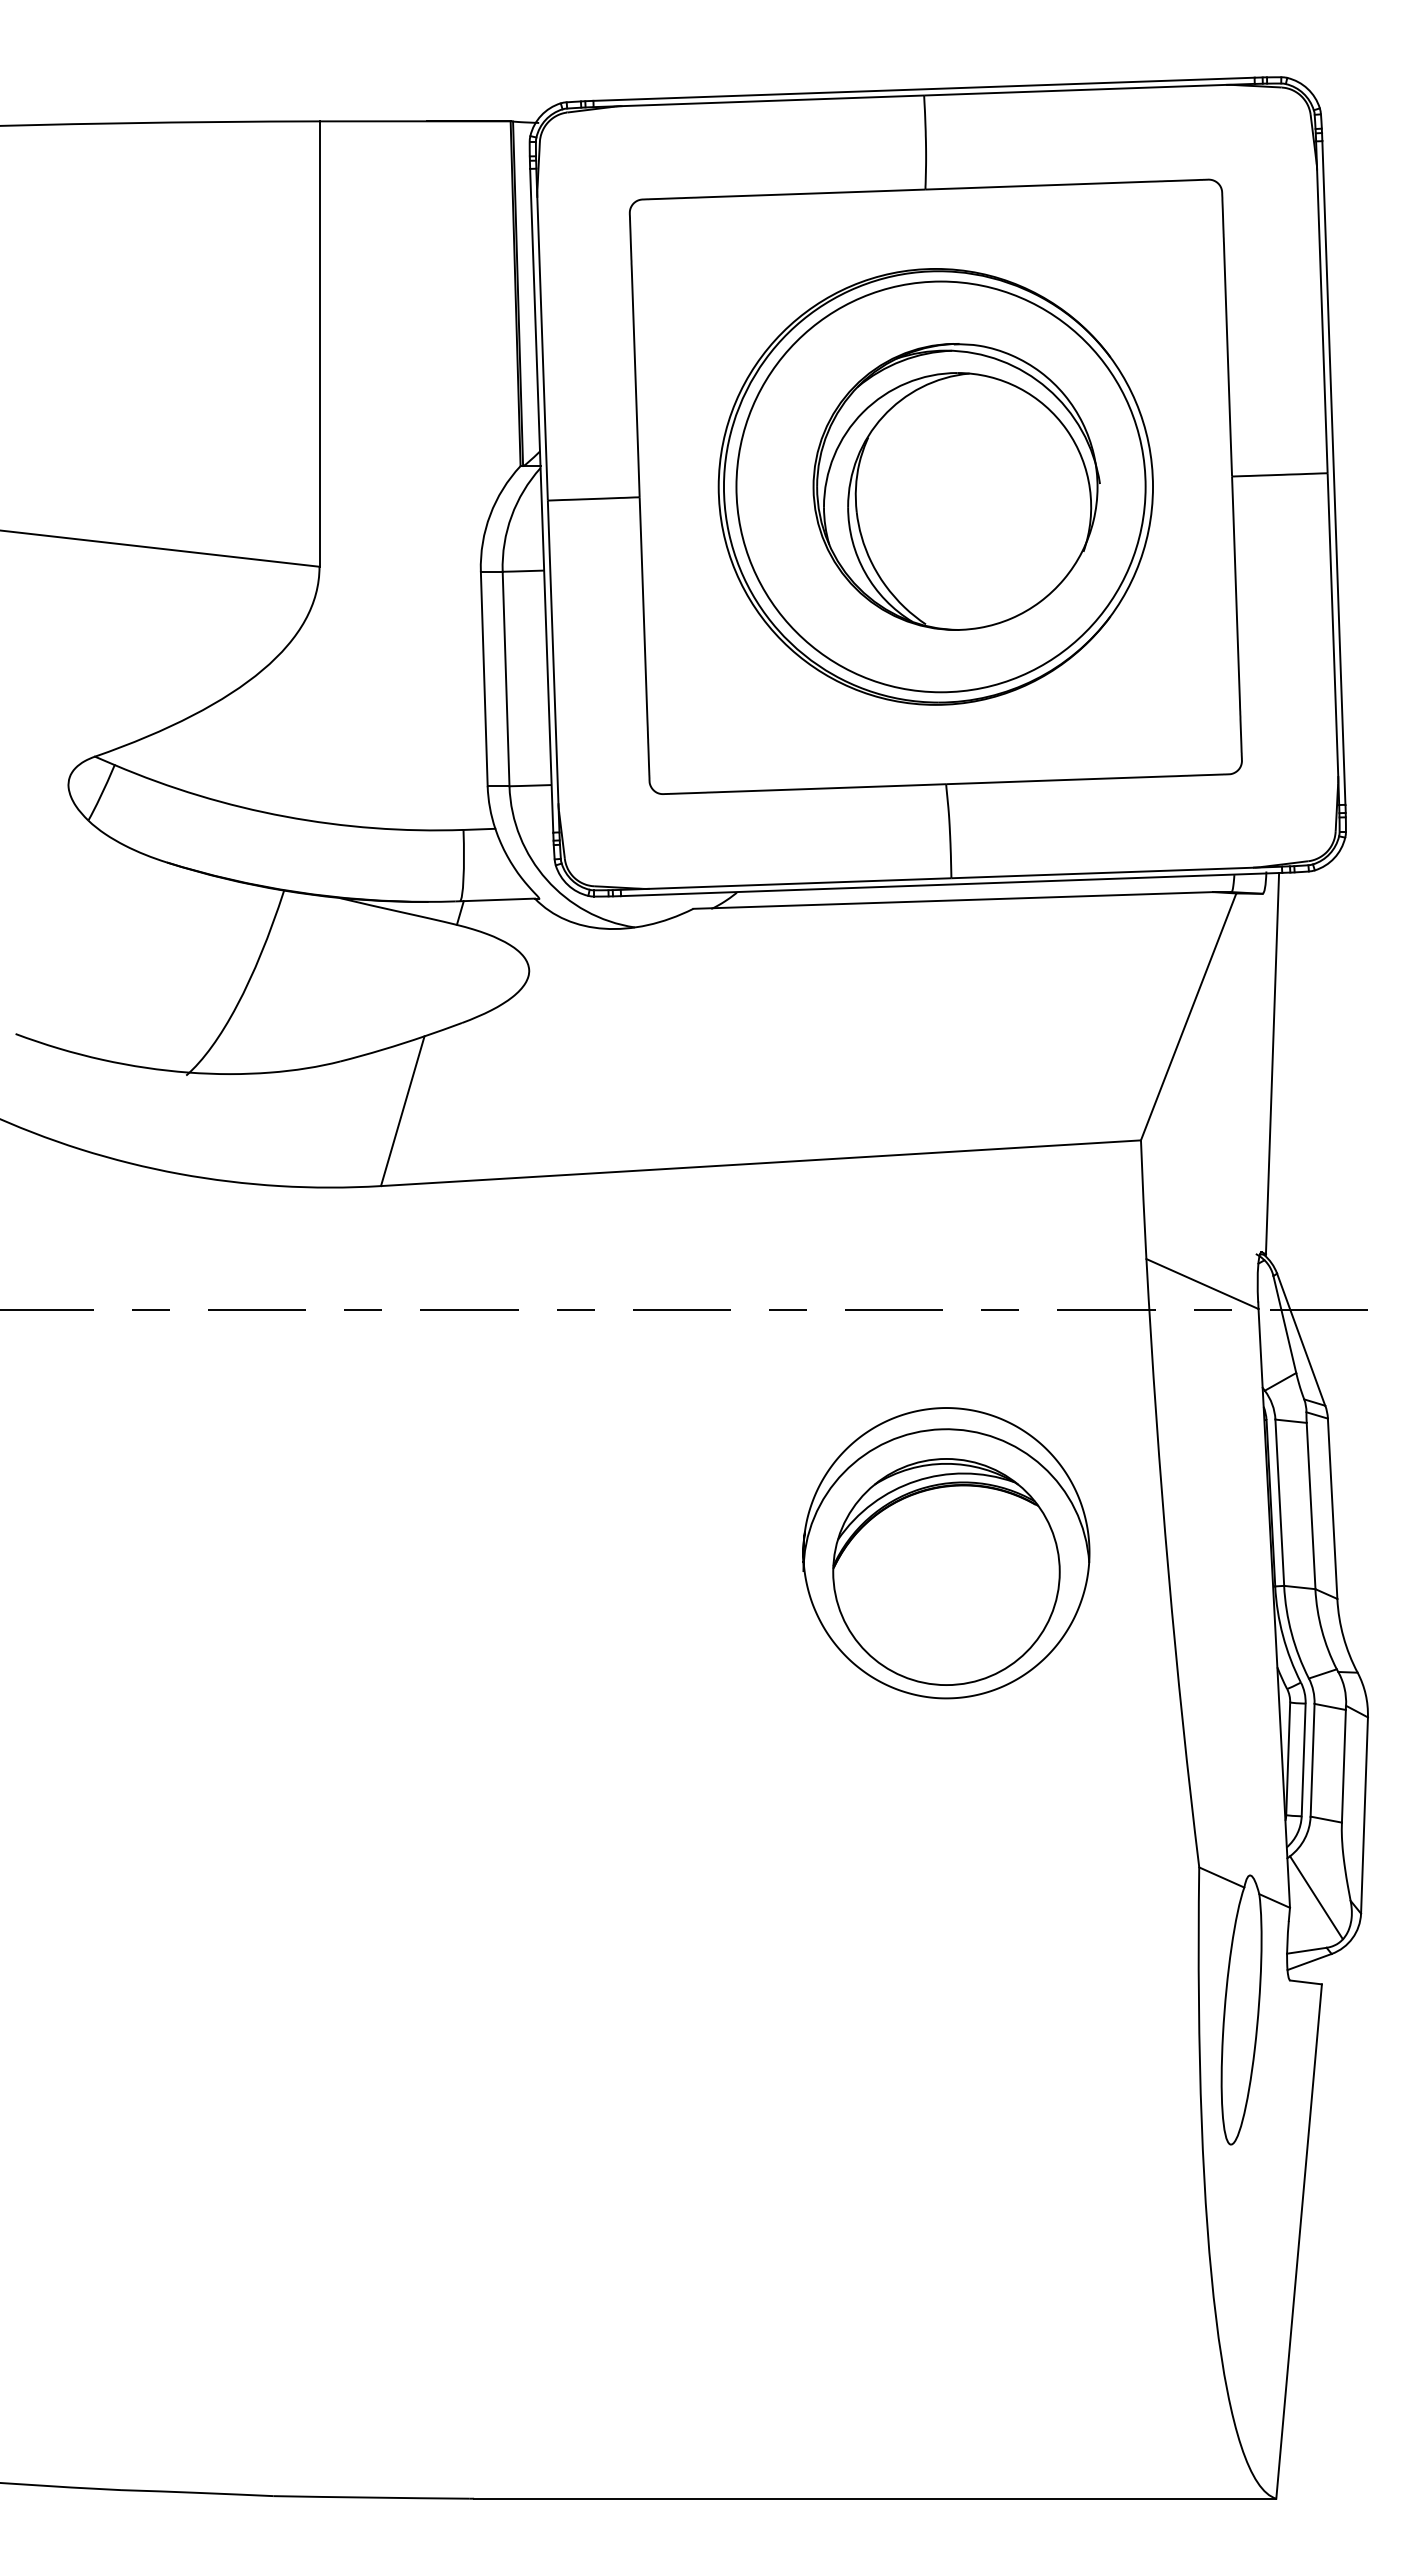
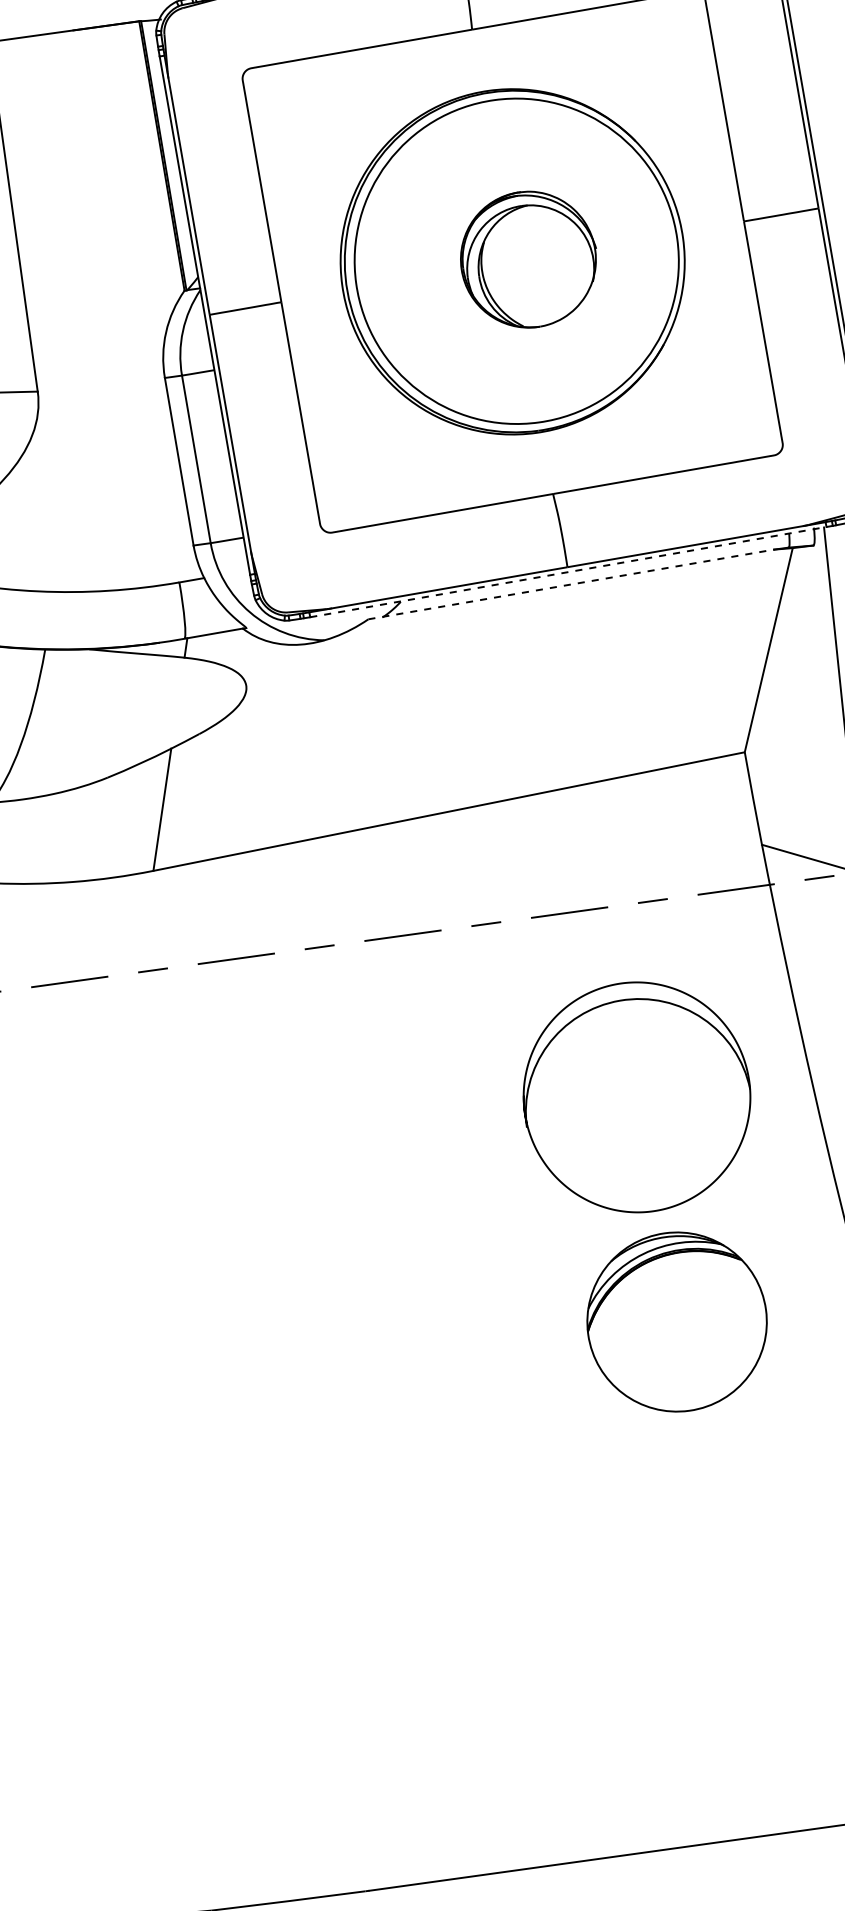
part: (956, 486) -> (528, 259), size x0.6
line: (951, 884) -> (568, 572), solid -> dashed
line: (953, 900) -> (571, 584), solid -> dashed
part: (946, 1571) -> (677, 1321), moved

